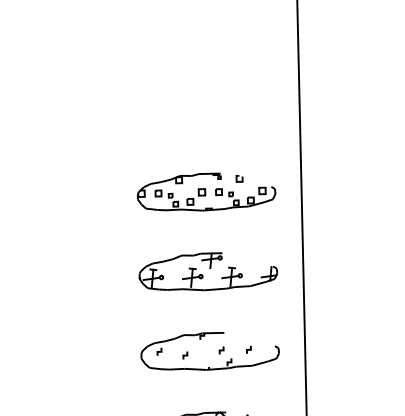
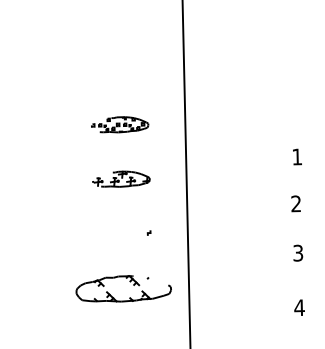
part: (205, 191) -> (119, 124), size x0.6
part: (208, 270) -> (121, 178), size x0.6
part: (210, 350) -> (122, 233), removed

